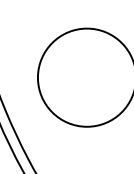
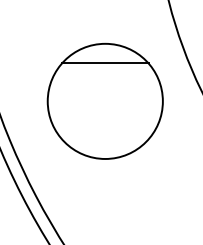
line: (87, 45) -> (105, 63), added

